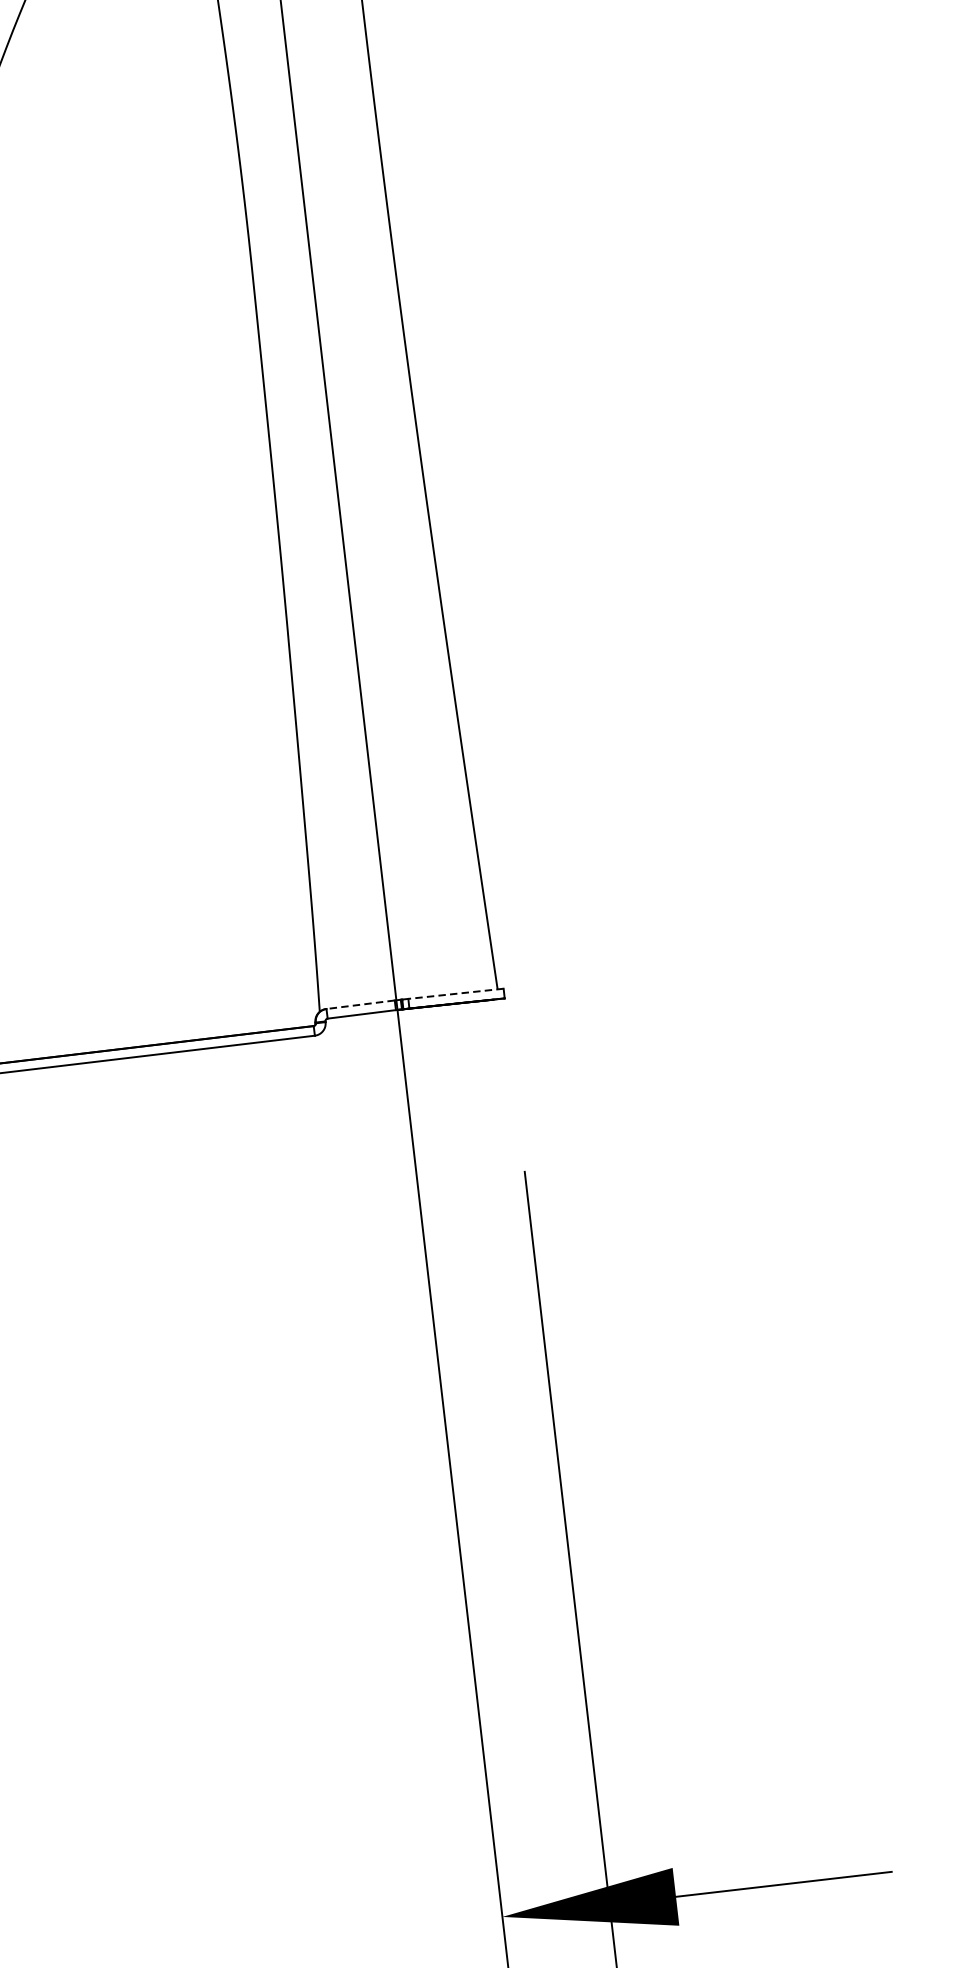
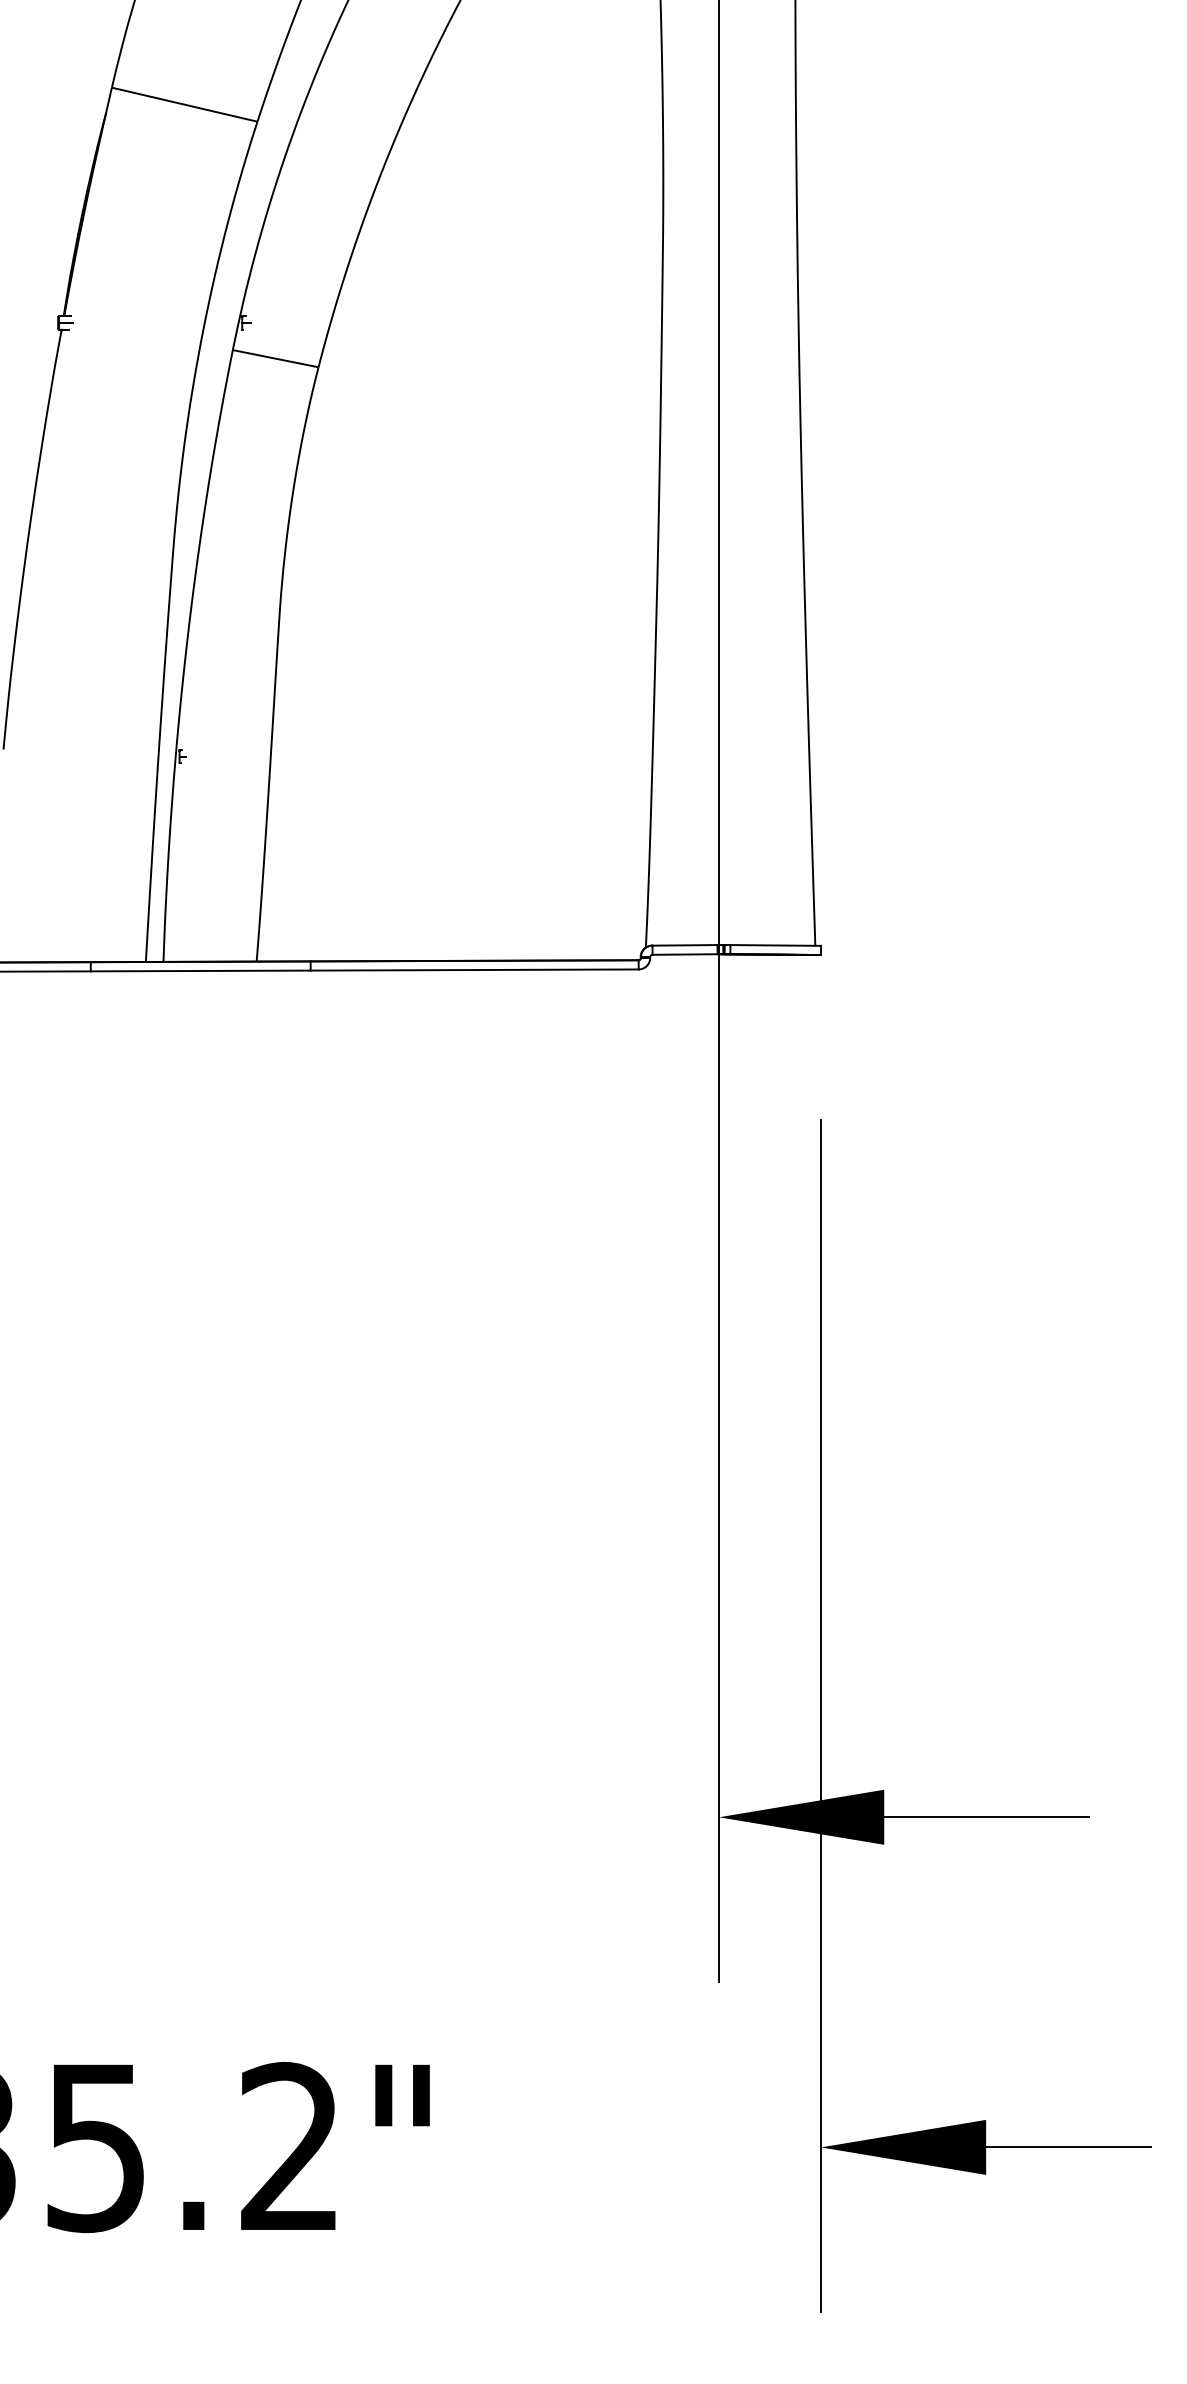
line: (455, 993) -> (775, 945), dashed -> solid
line: (361, 1004) -> (685, 945), dashed -> solid

